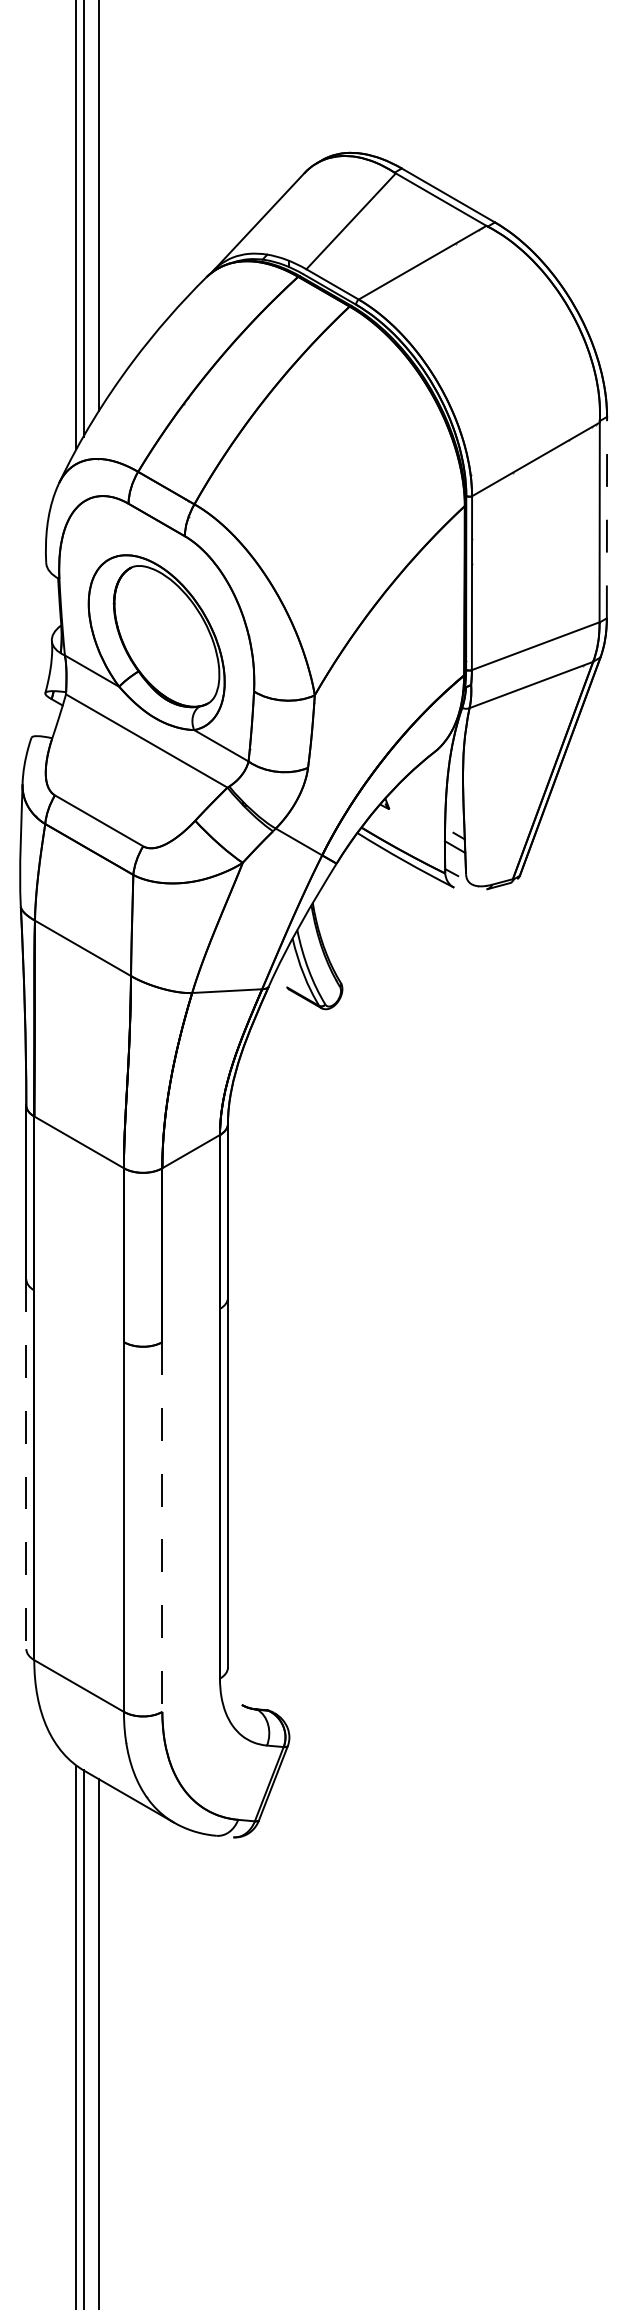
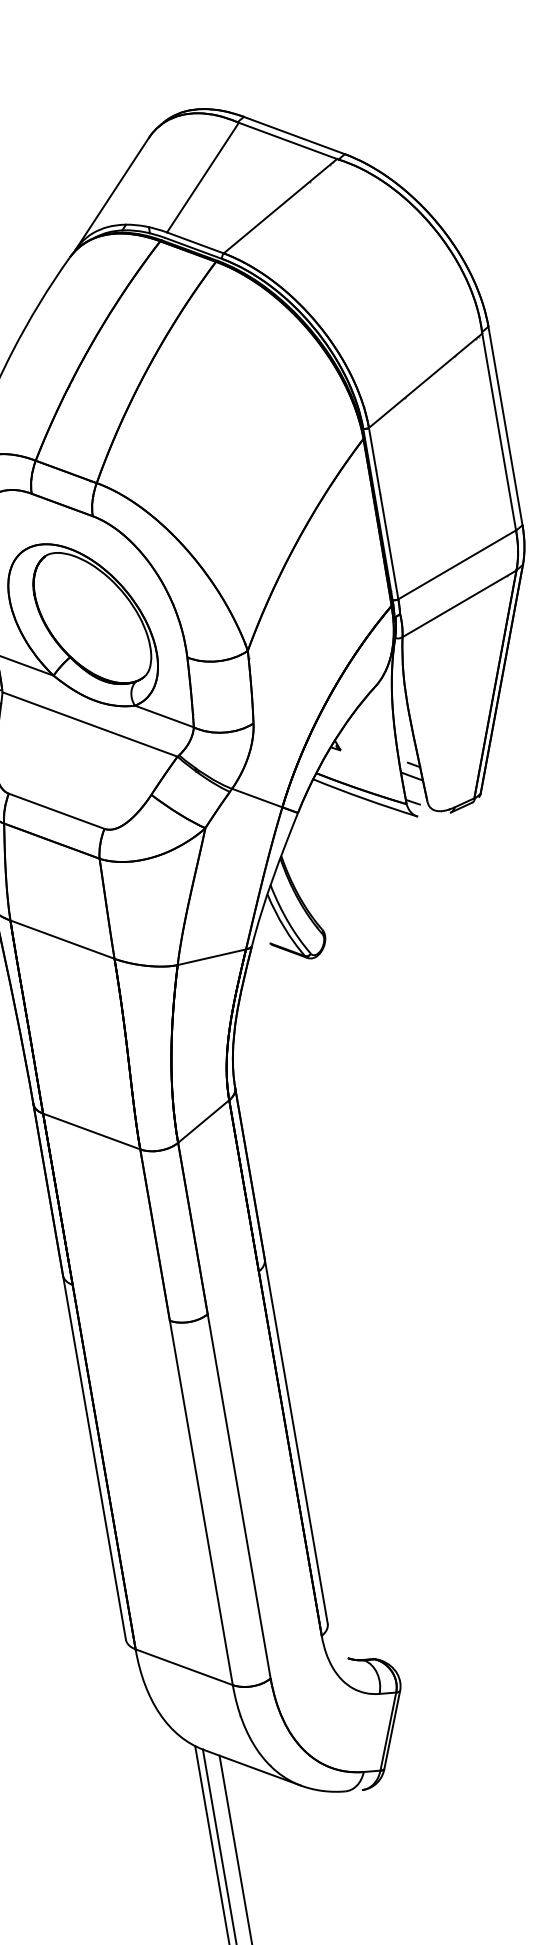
line: (606, 517) -> (505, 425), dashed -> solid
line: (26, 1464) -> (94, 1457), dashed -> solid
line: (162, 1527) -> (239, 1496), dashed -> solid

